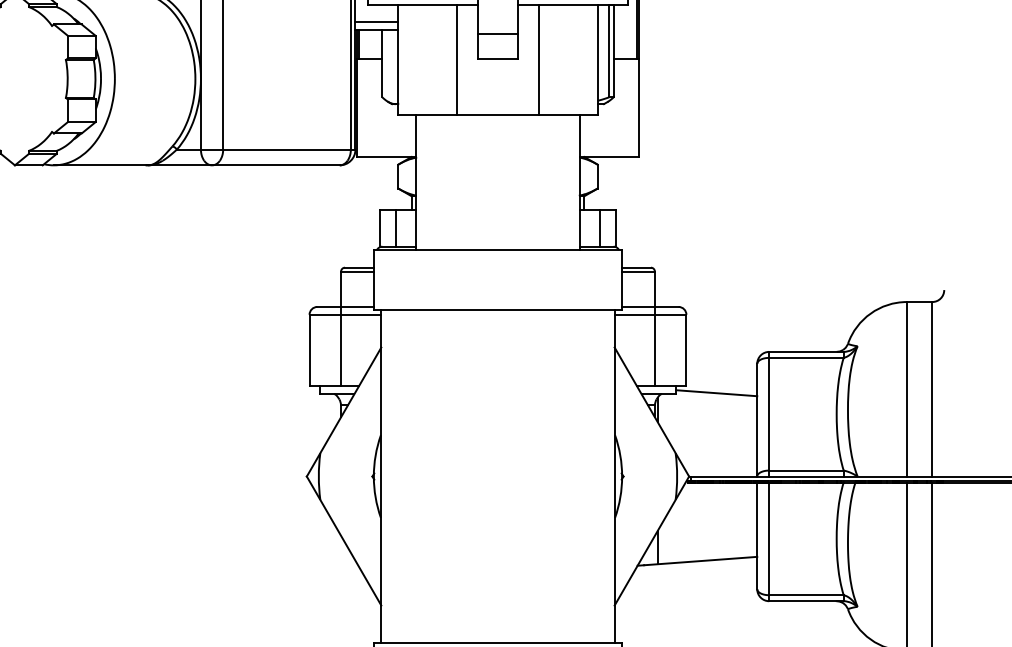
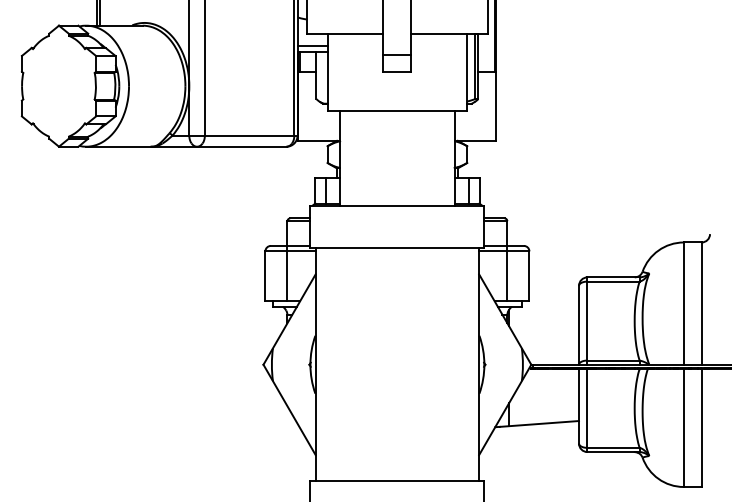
line: (456, 59) -> (368, 72), removed
line: (539, 59) -> (426, 72), removed
line: (716, 393) -> (550, 306), removed

